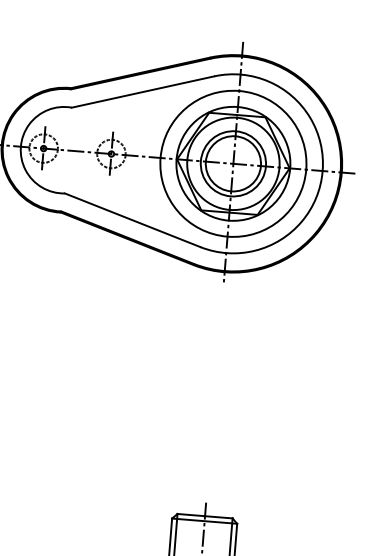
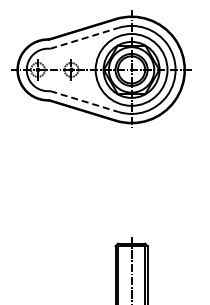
line: (143, 92) -> (84, 38), solid -> dashed
line: (132, 220) -> (84, 101), solid -> dashed

